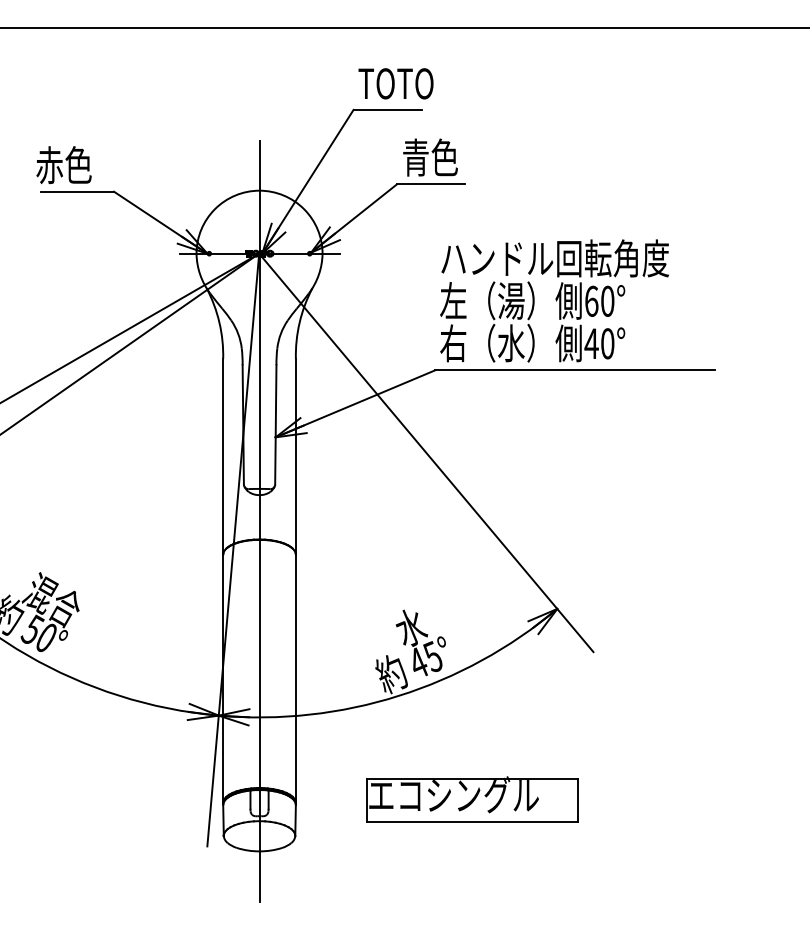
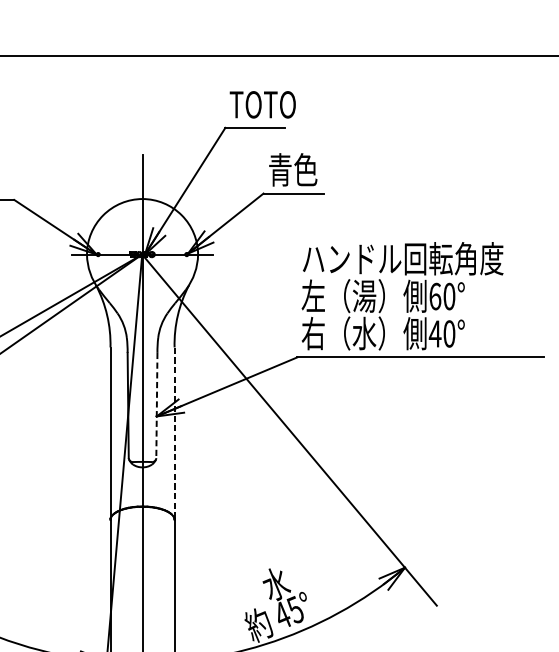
line: (275, 424) -> (156, 405), solid -> dashed
line: (295, 455) -> (174, 432), solid -> dashed

